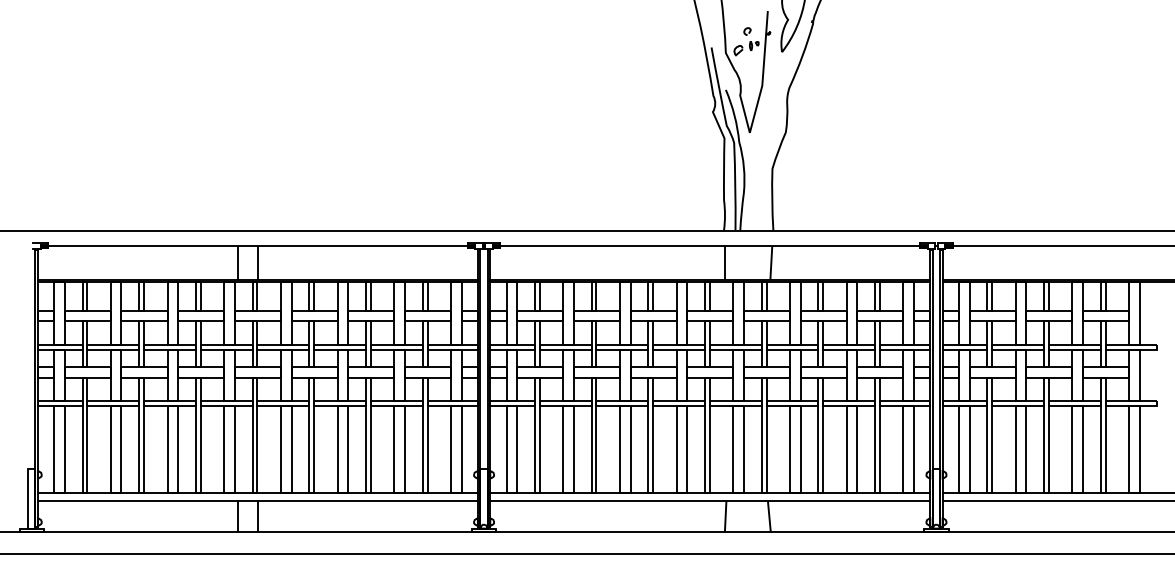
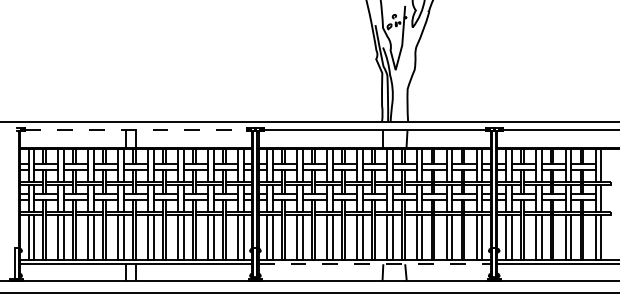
line: (258, 245) -> (136, 129), solid -> dashed
line: (711, 501) -> (375, 264), solid -> dashed

